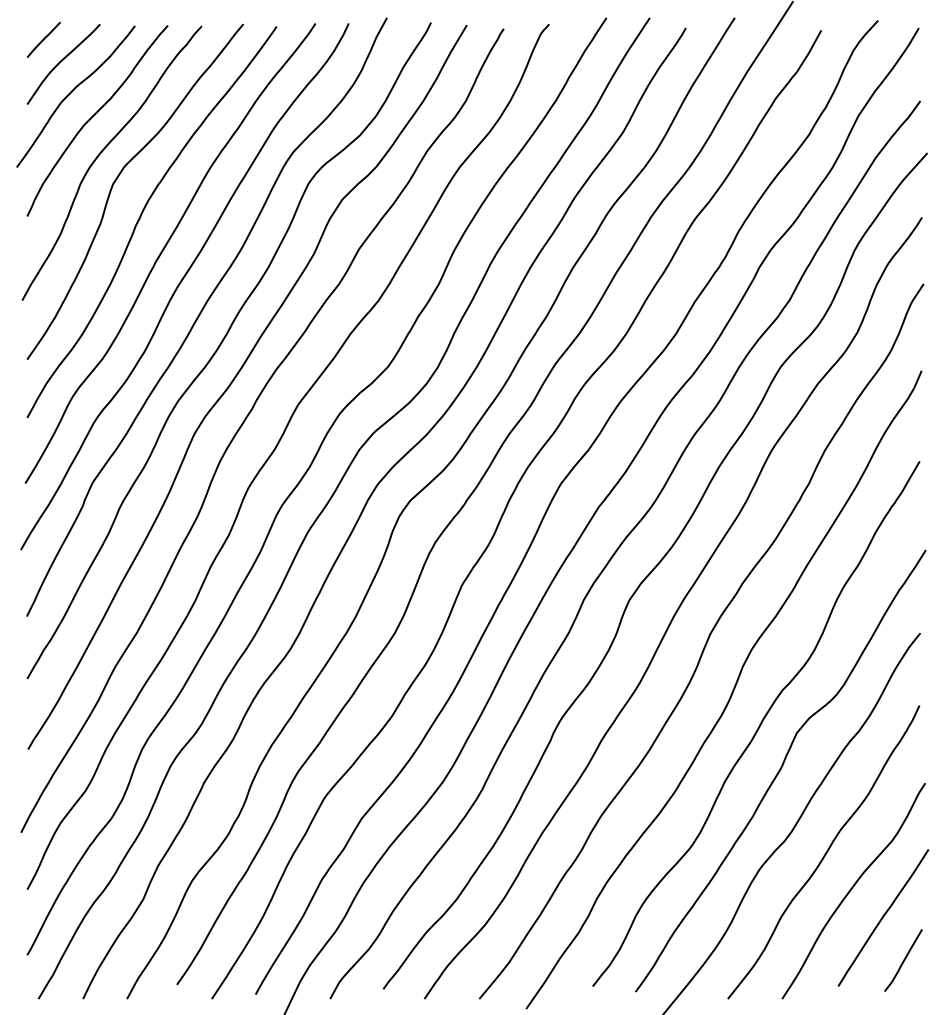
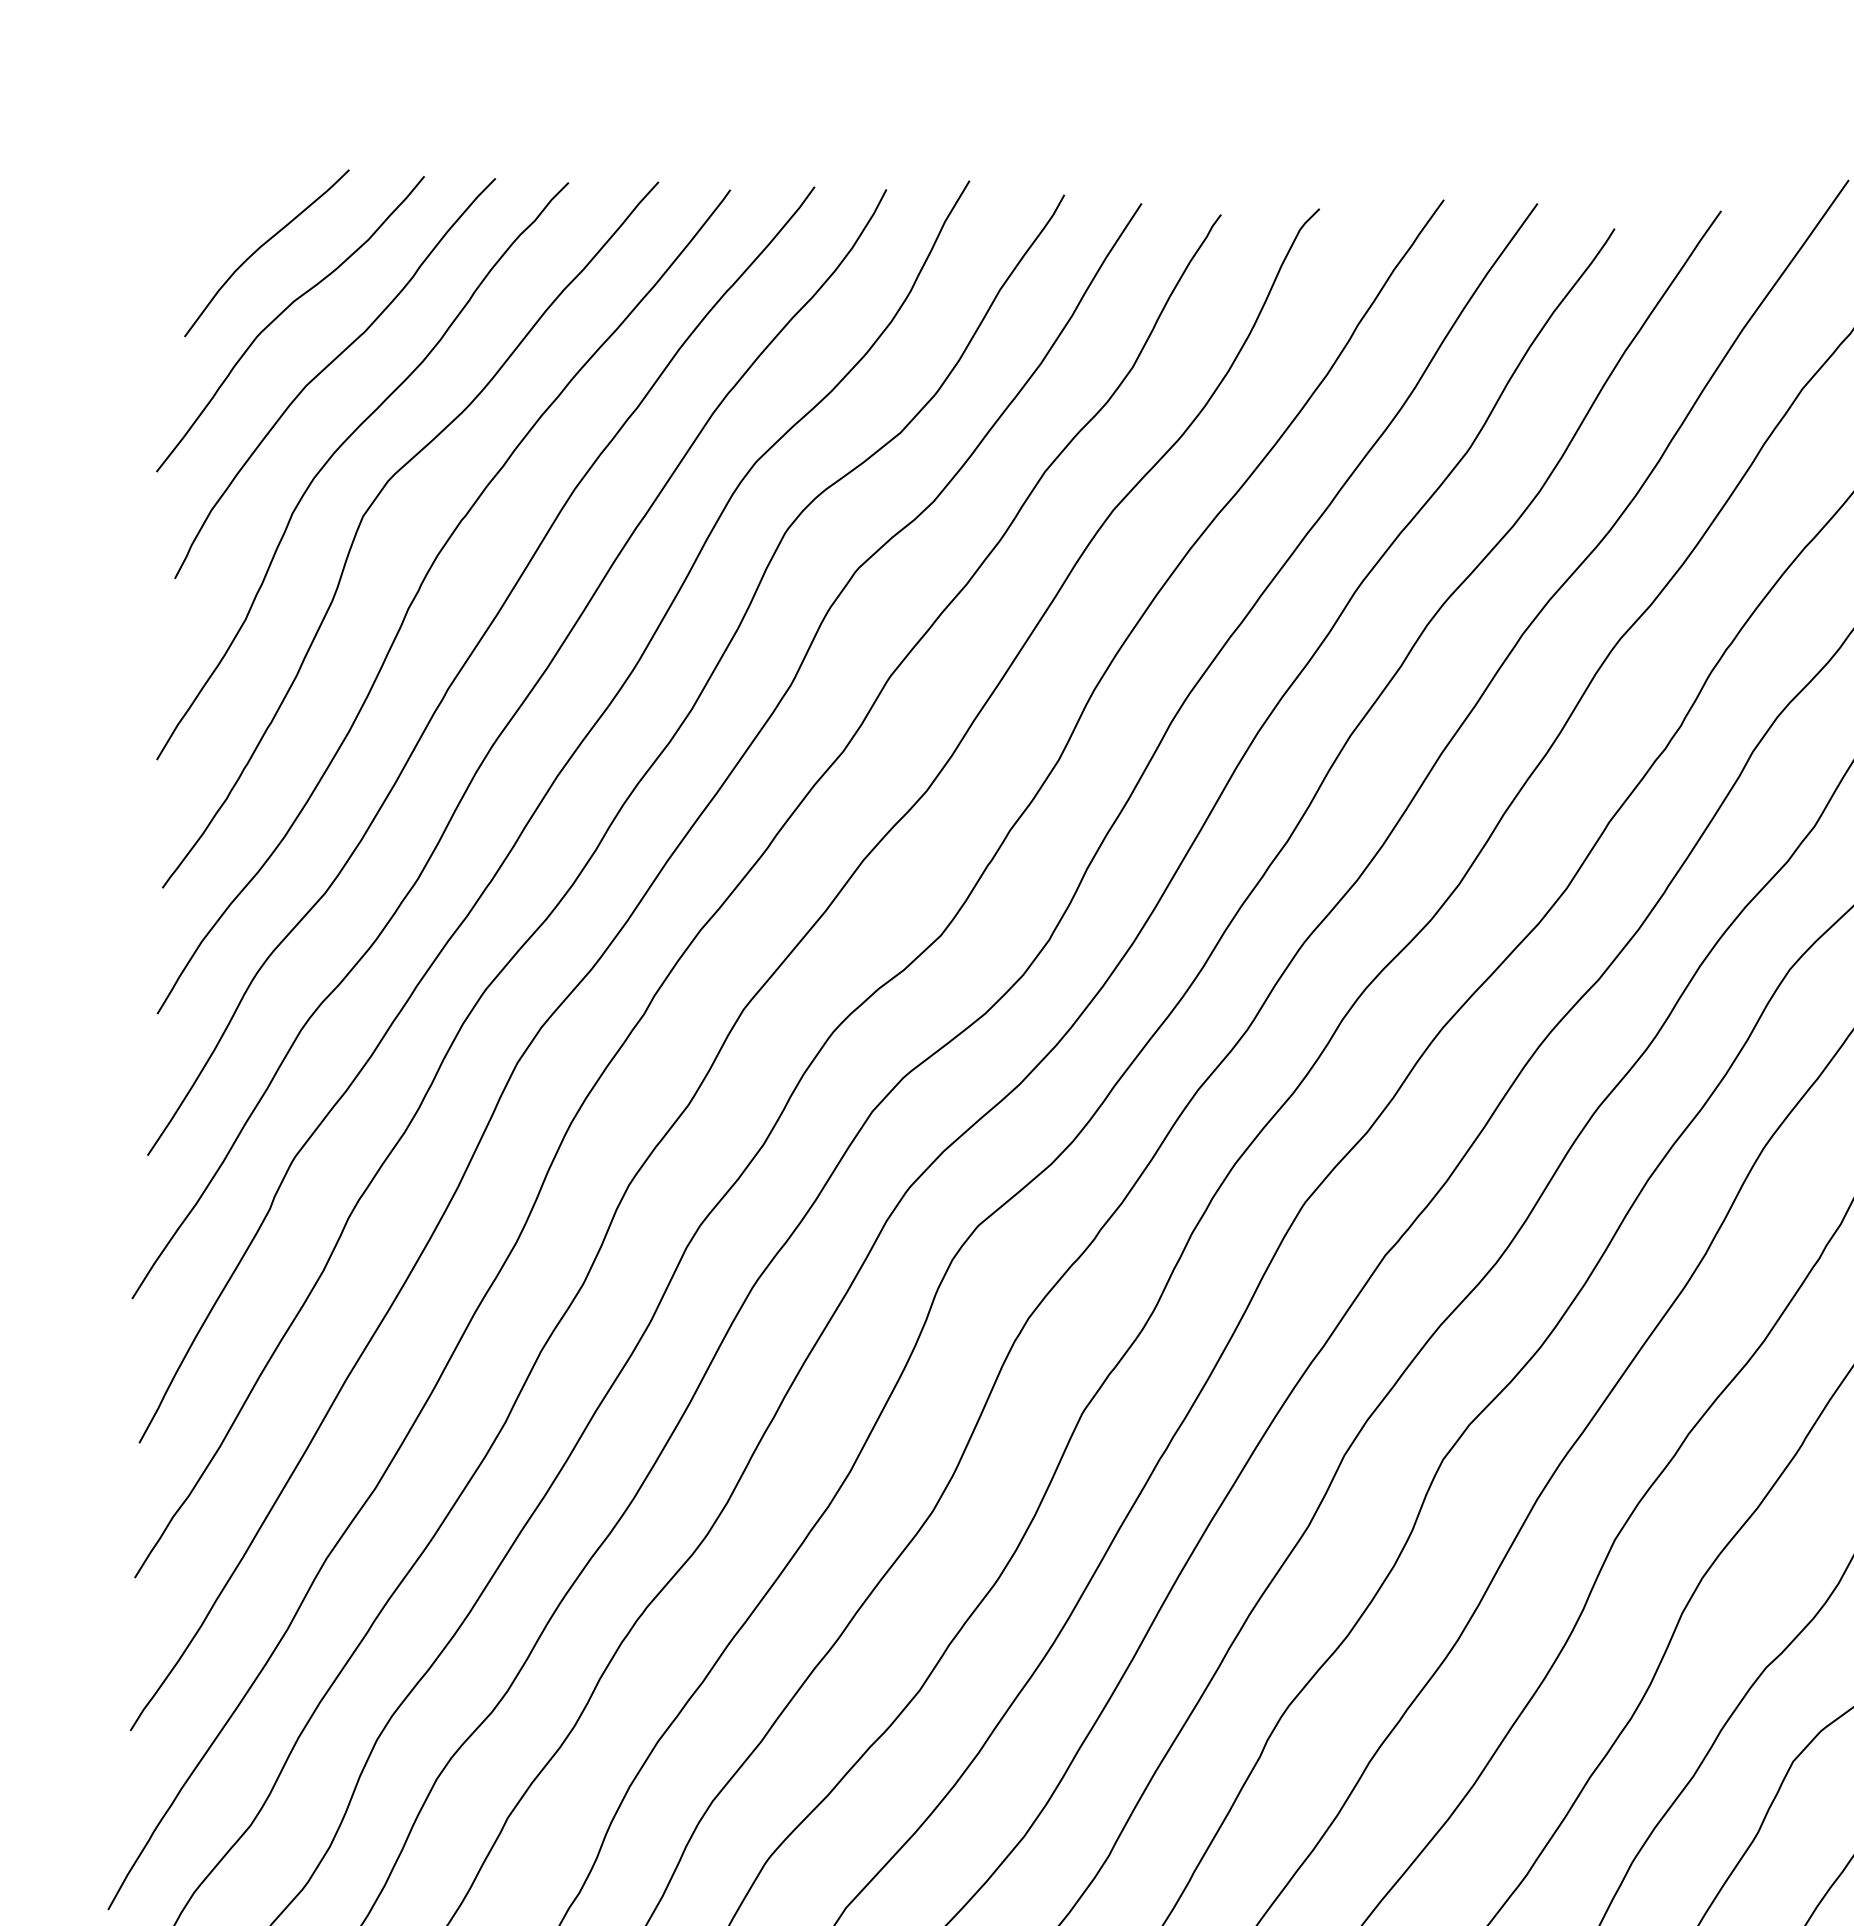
line: (43, 39) -> (225, 197), removed

